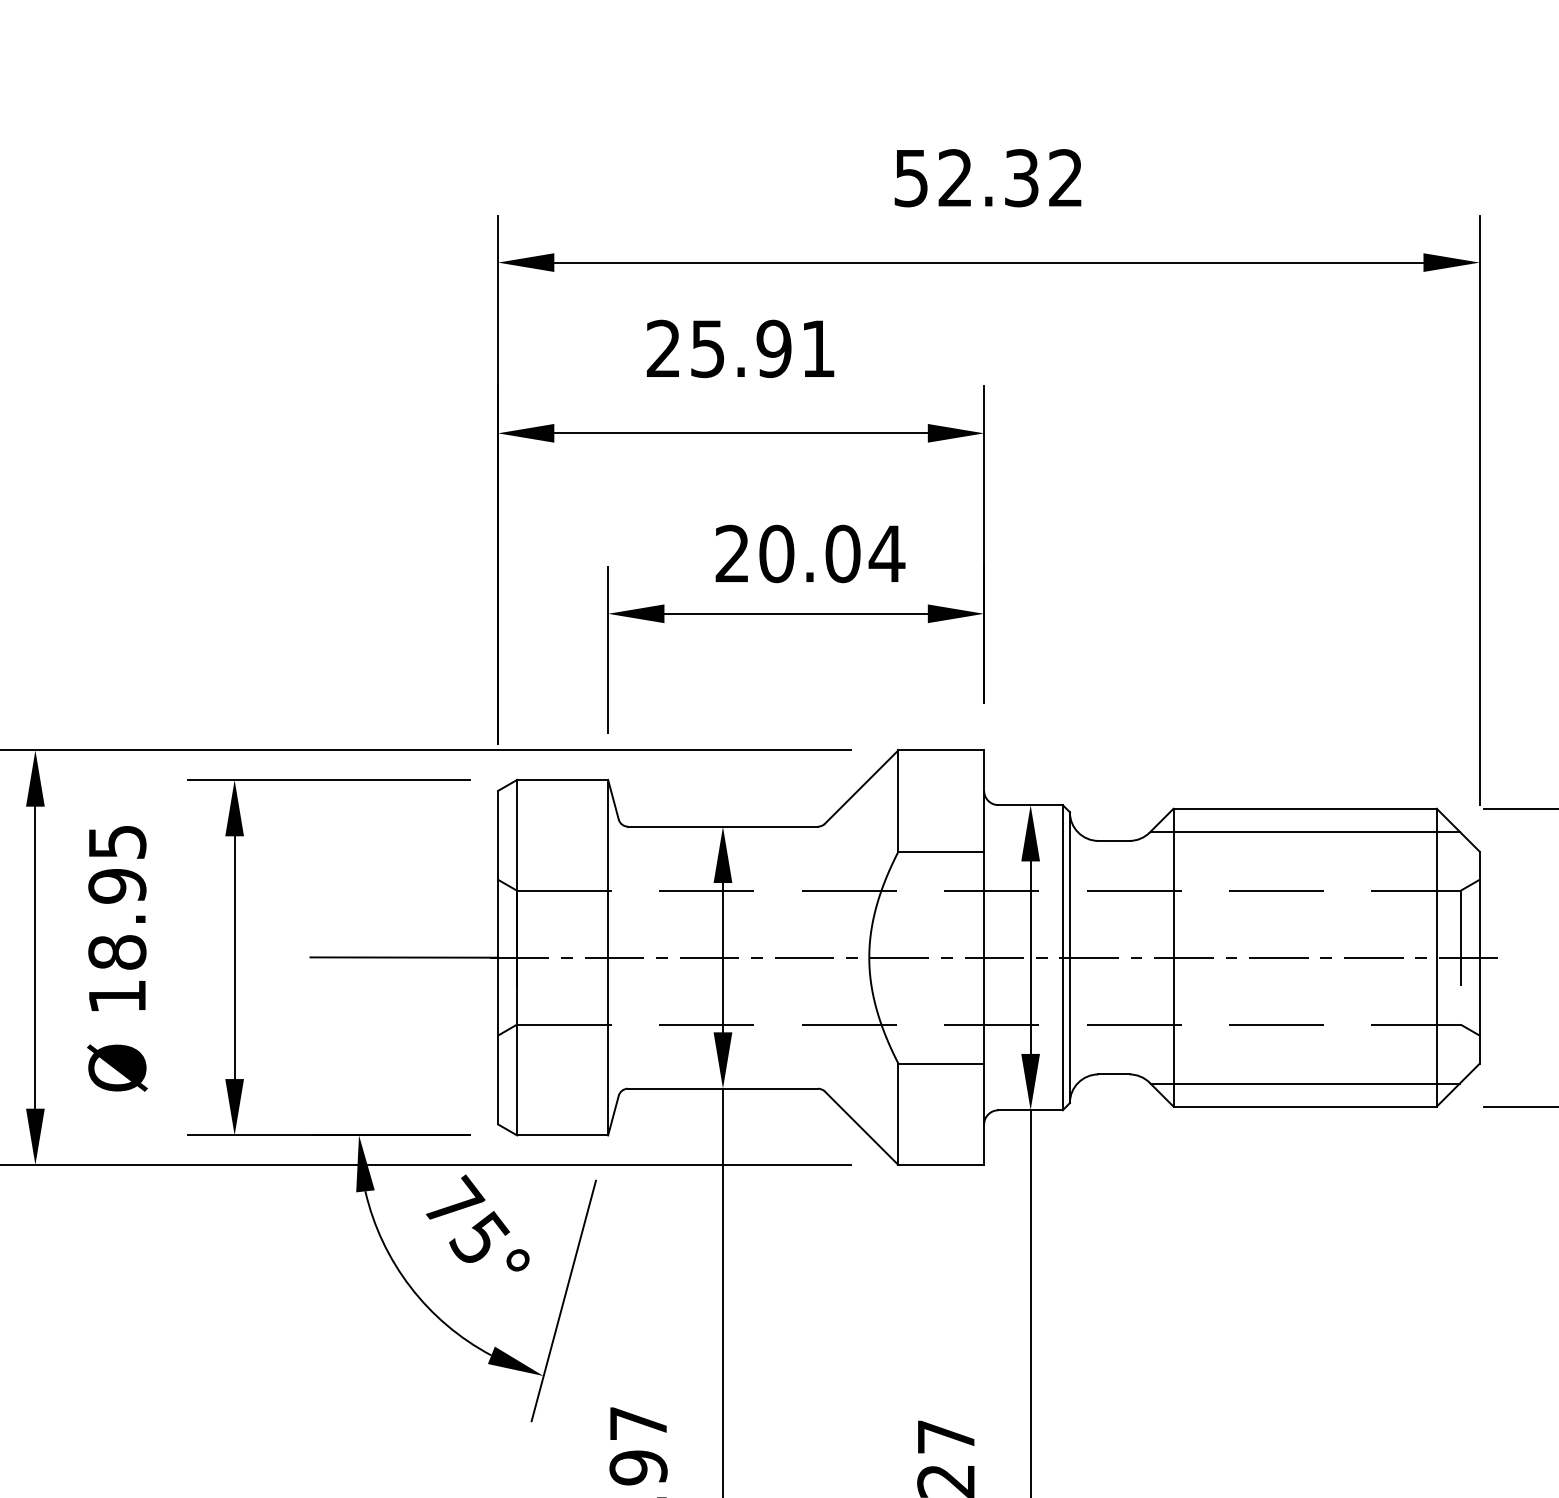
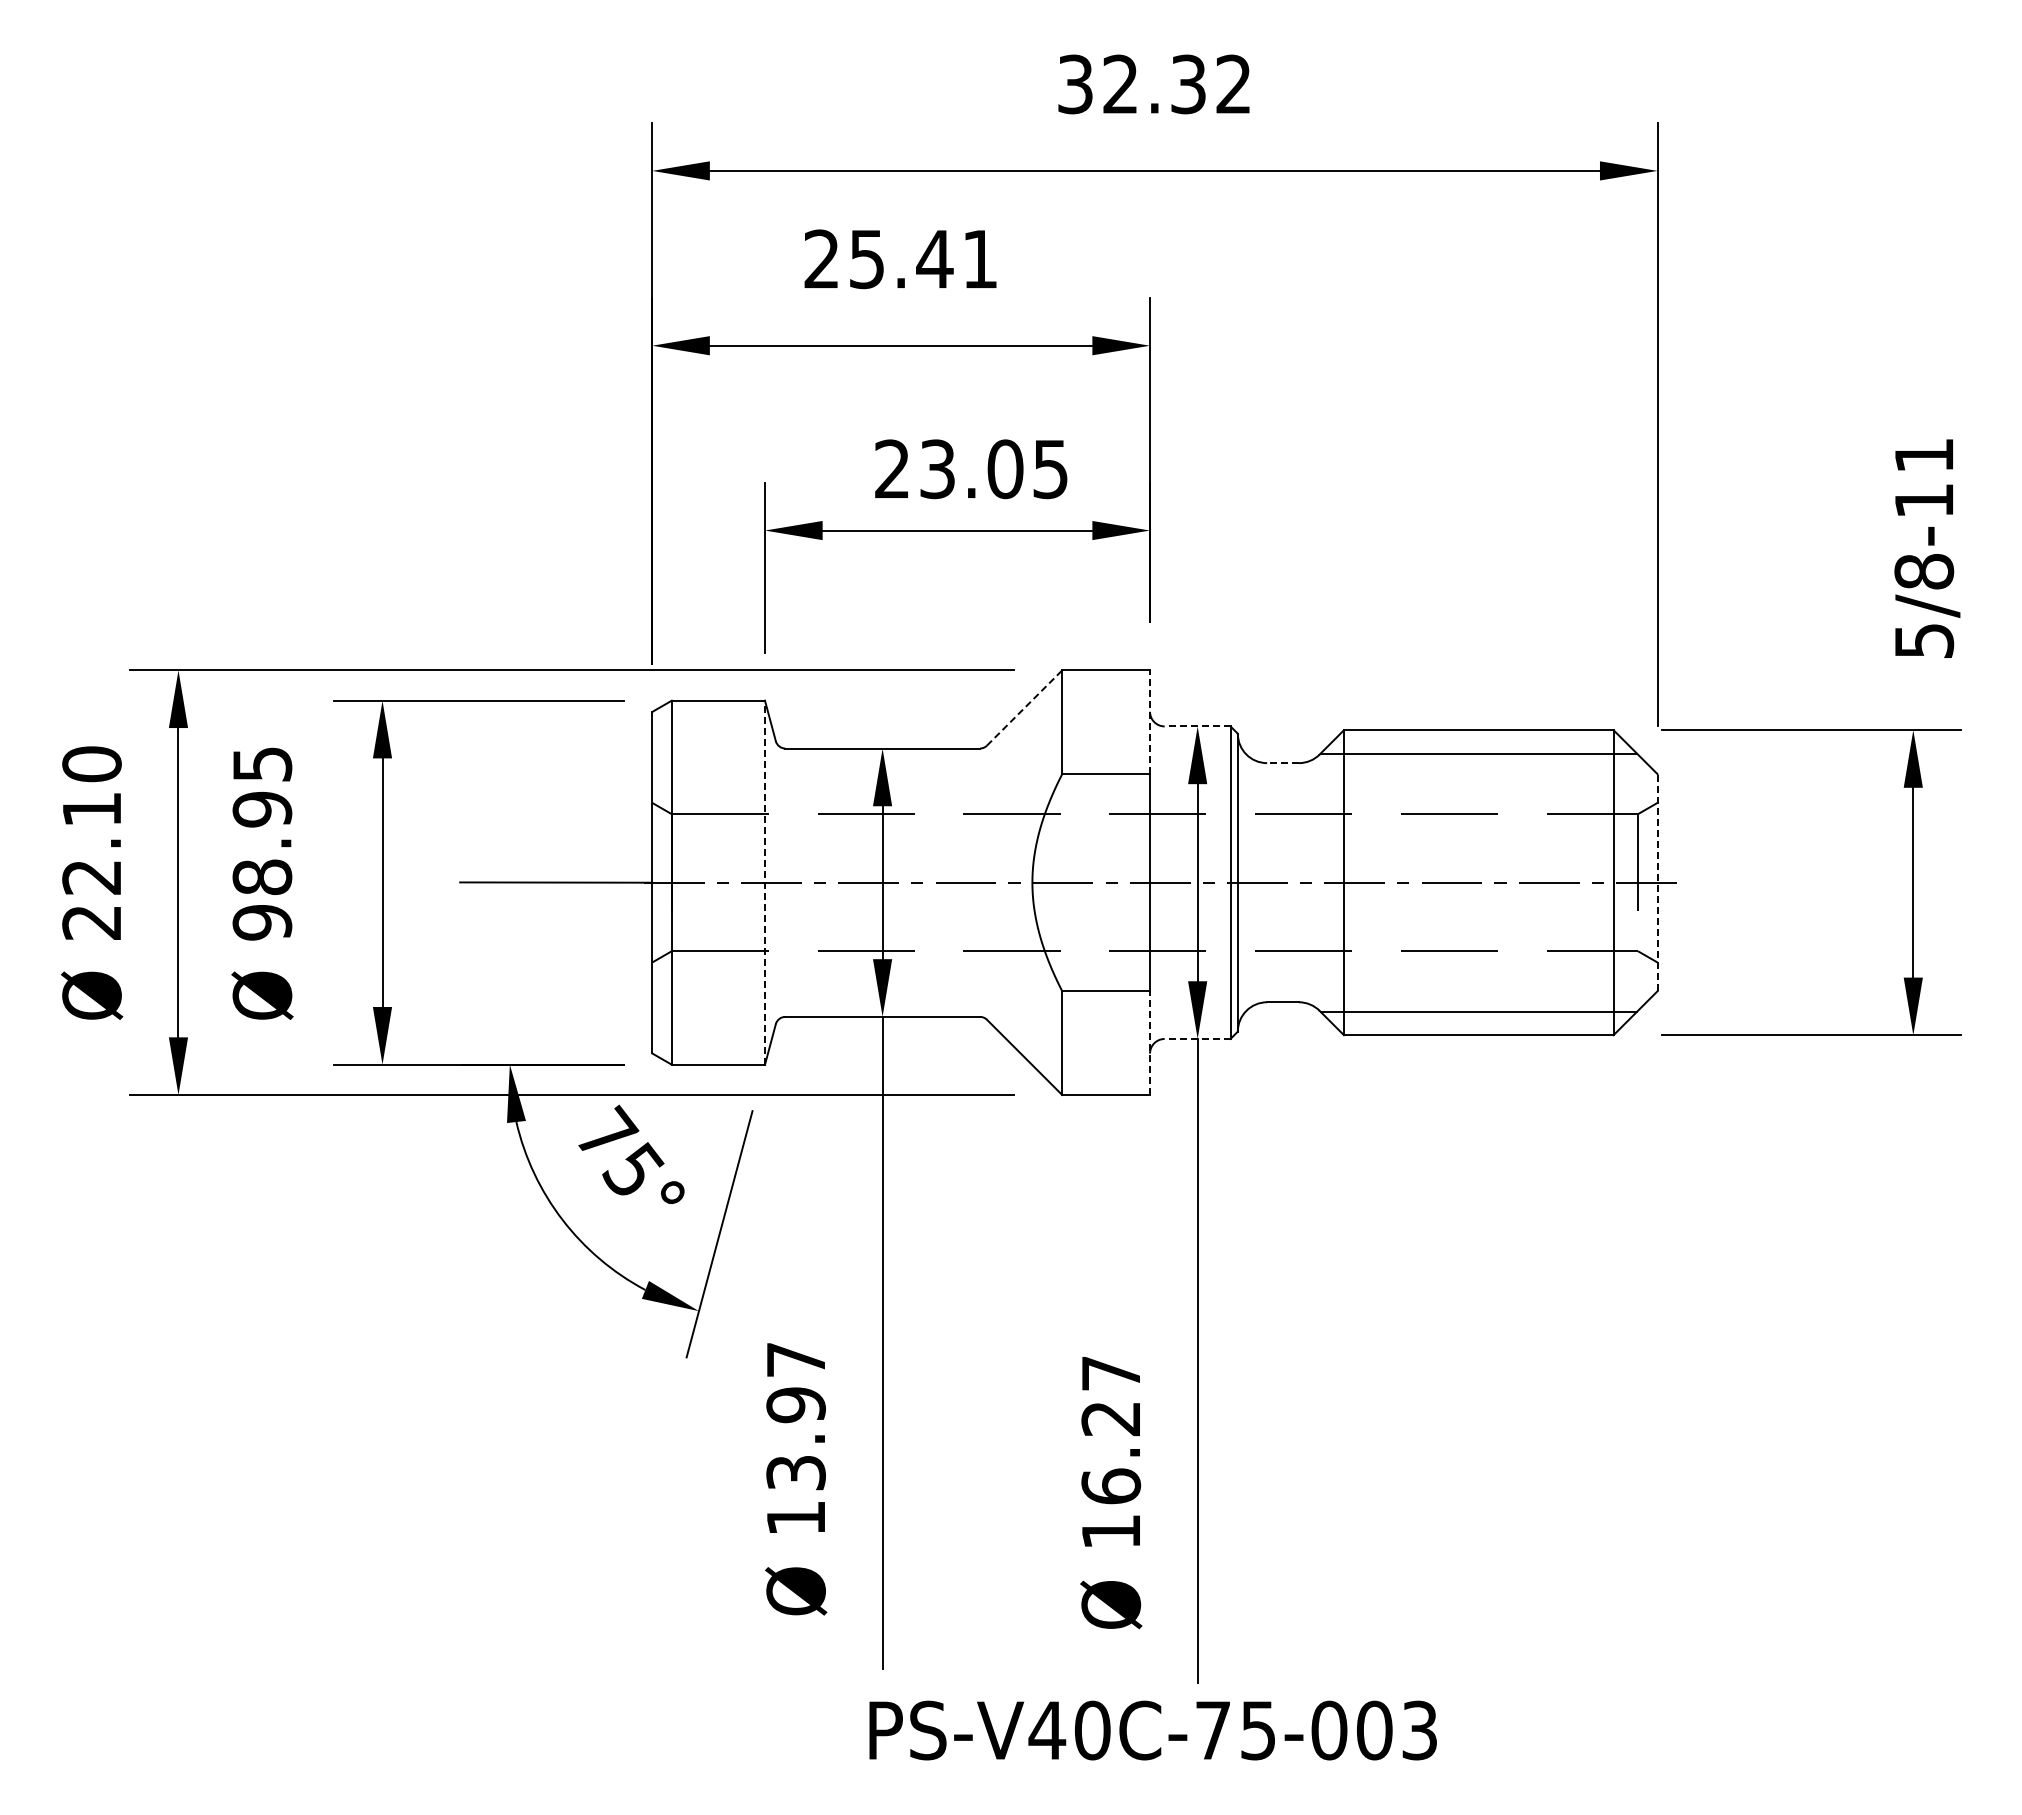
text: (911, 177) -> (1075, 83), 52.32 -> 32.32
text: (773, 349) -> (934, 259), 25.91 -> 25.41
text: (832, 554) -> (994, 469), 20.04 -> 23.05
line: (861, 786) -> (1024, 707), solid -> dashed
line: (984, 801) -> (1150, 722), solid -> dashed
line: (1030, 805) -> (1197, 726), solid -> dashed
line: (1114, 841) -> (1283, 763), solid -> dashed
line: (607, 957) -> (764, 882), solid -> dashed
line: (1479, 957) -> (1657, 882), solid -> dashed
text: (117, 996) -> (262, 922), 18.95 -> 98.95
line: (1030, 1109) -> (1197, 1038), solid -> dashed
line: (984, 1114) -> (1150, 1043), solid -> dashed

